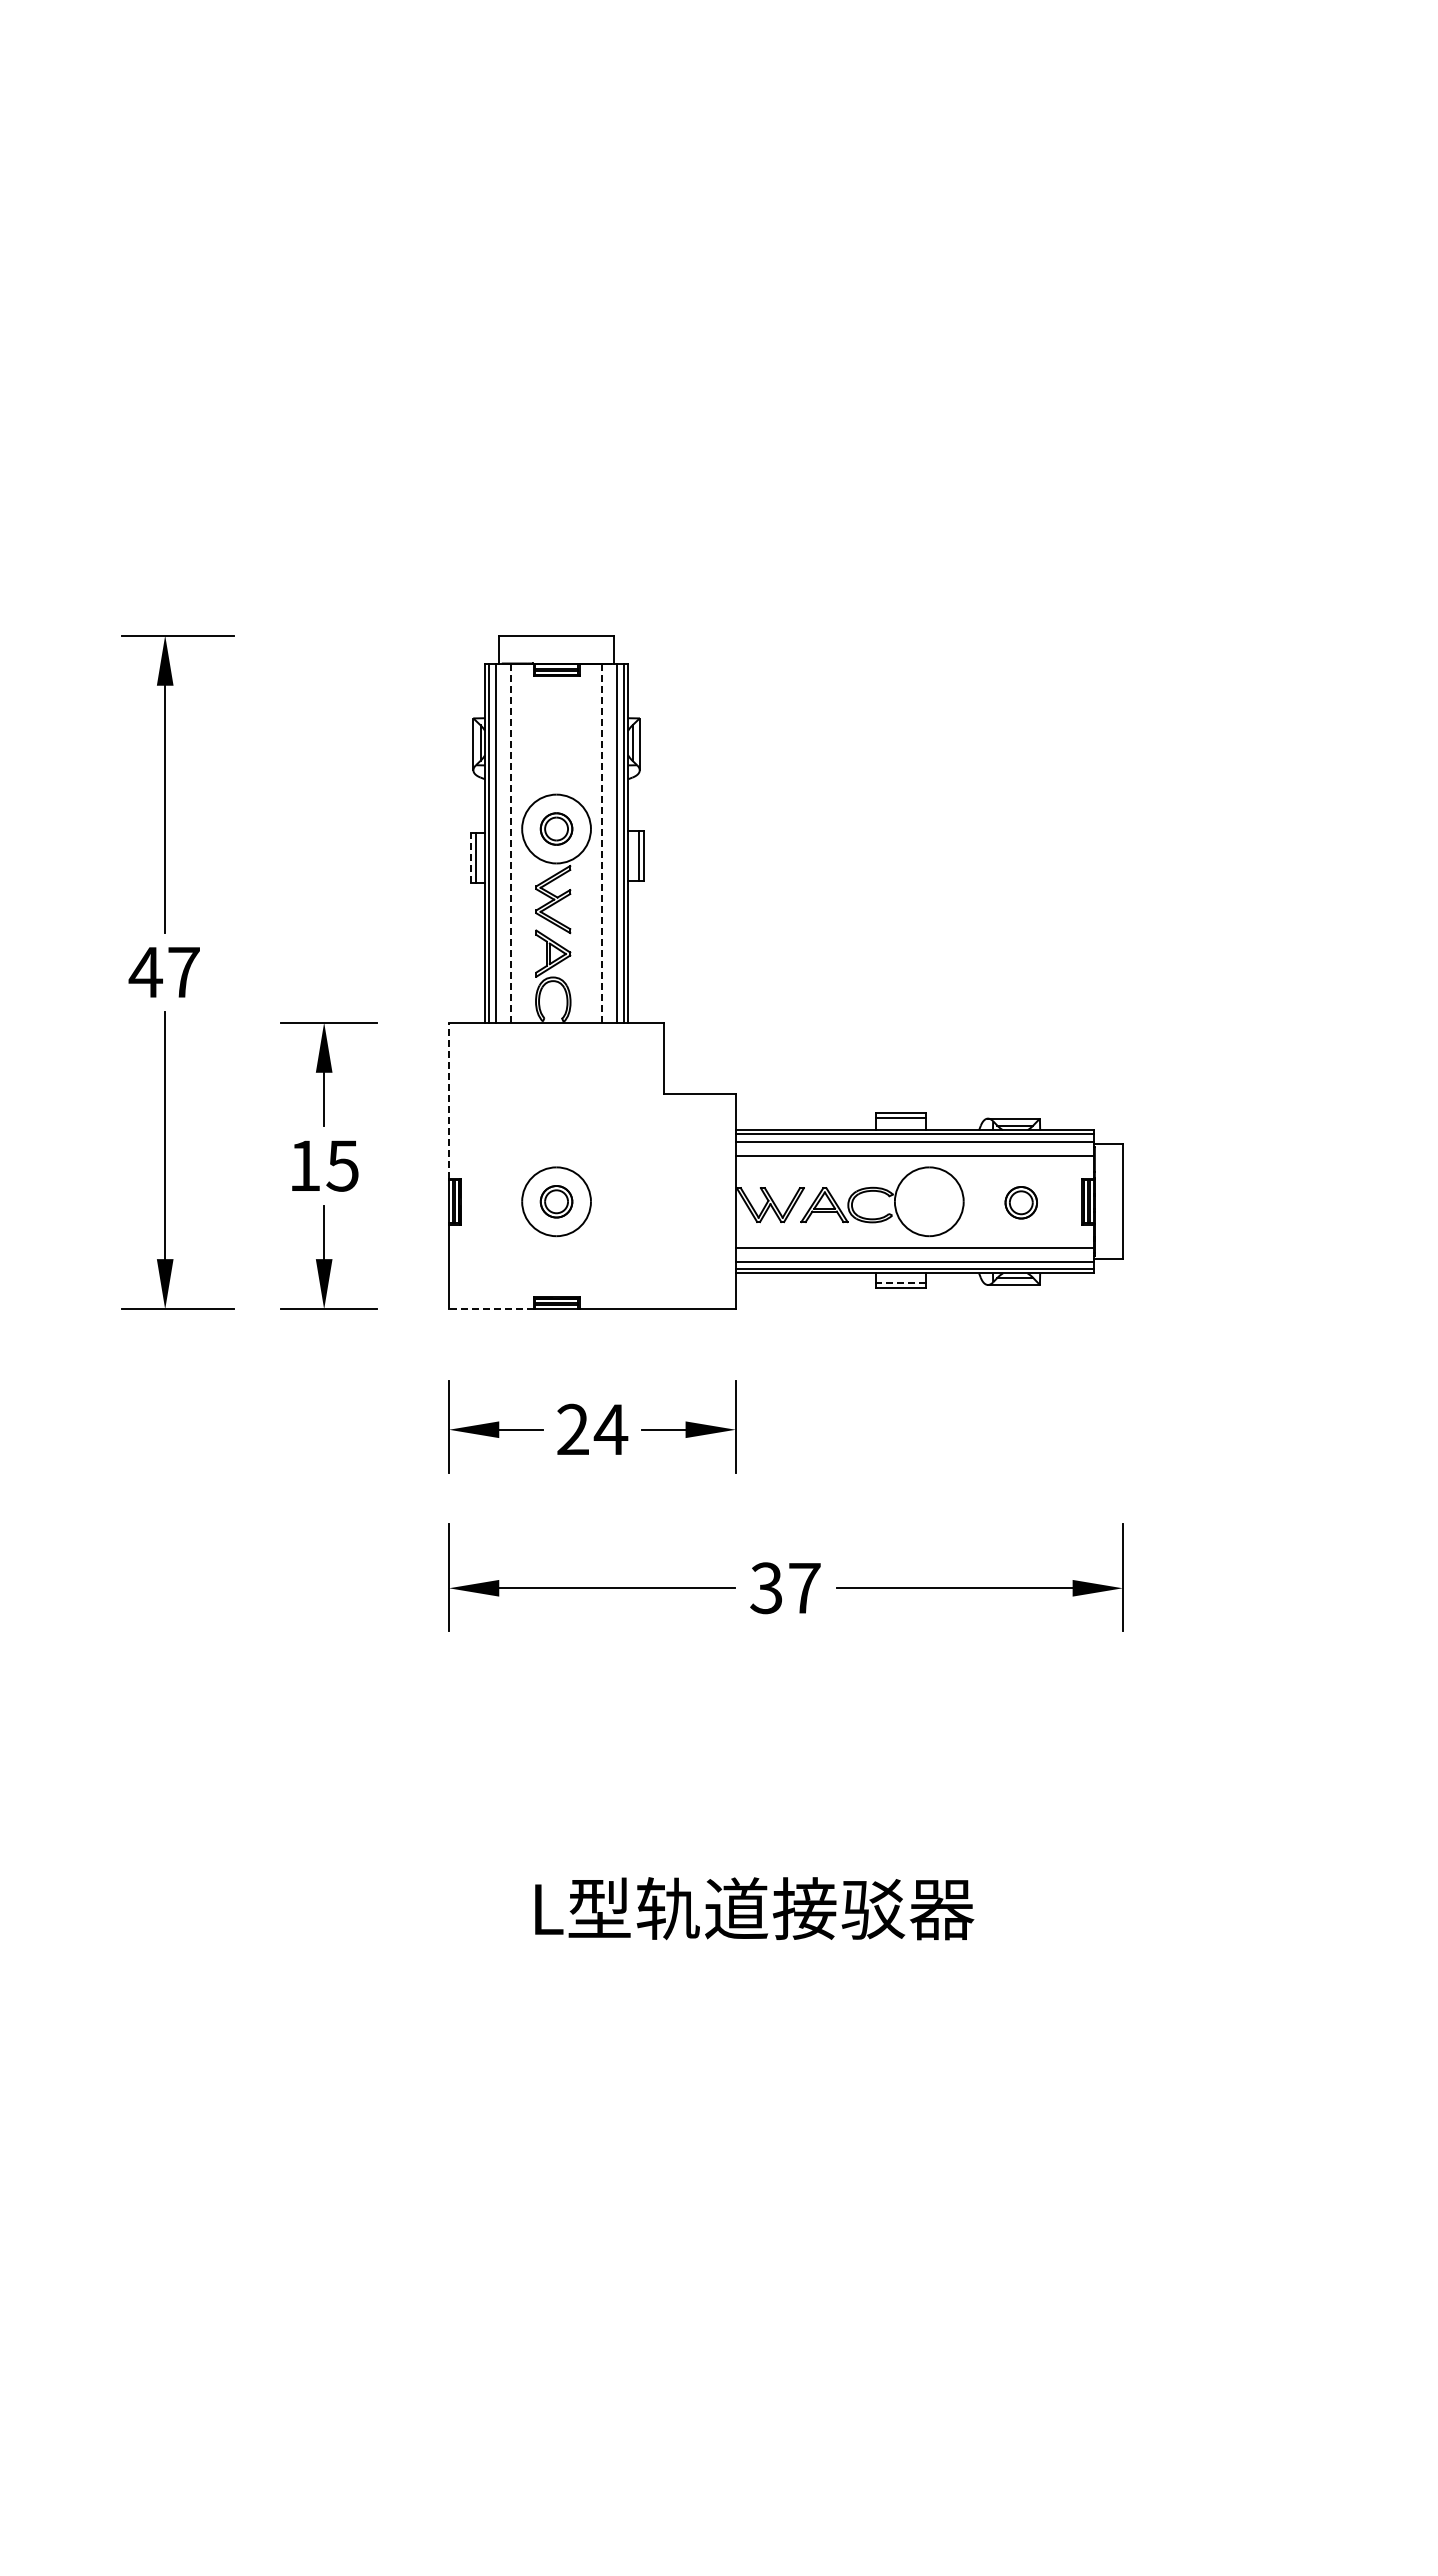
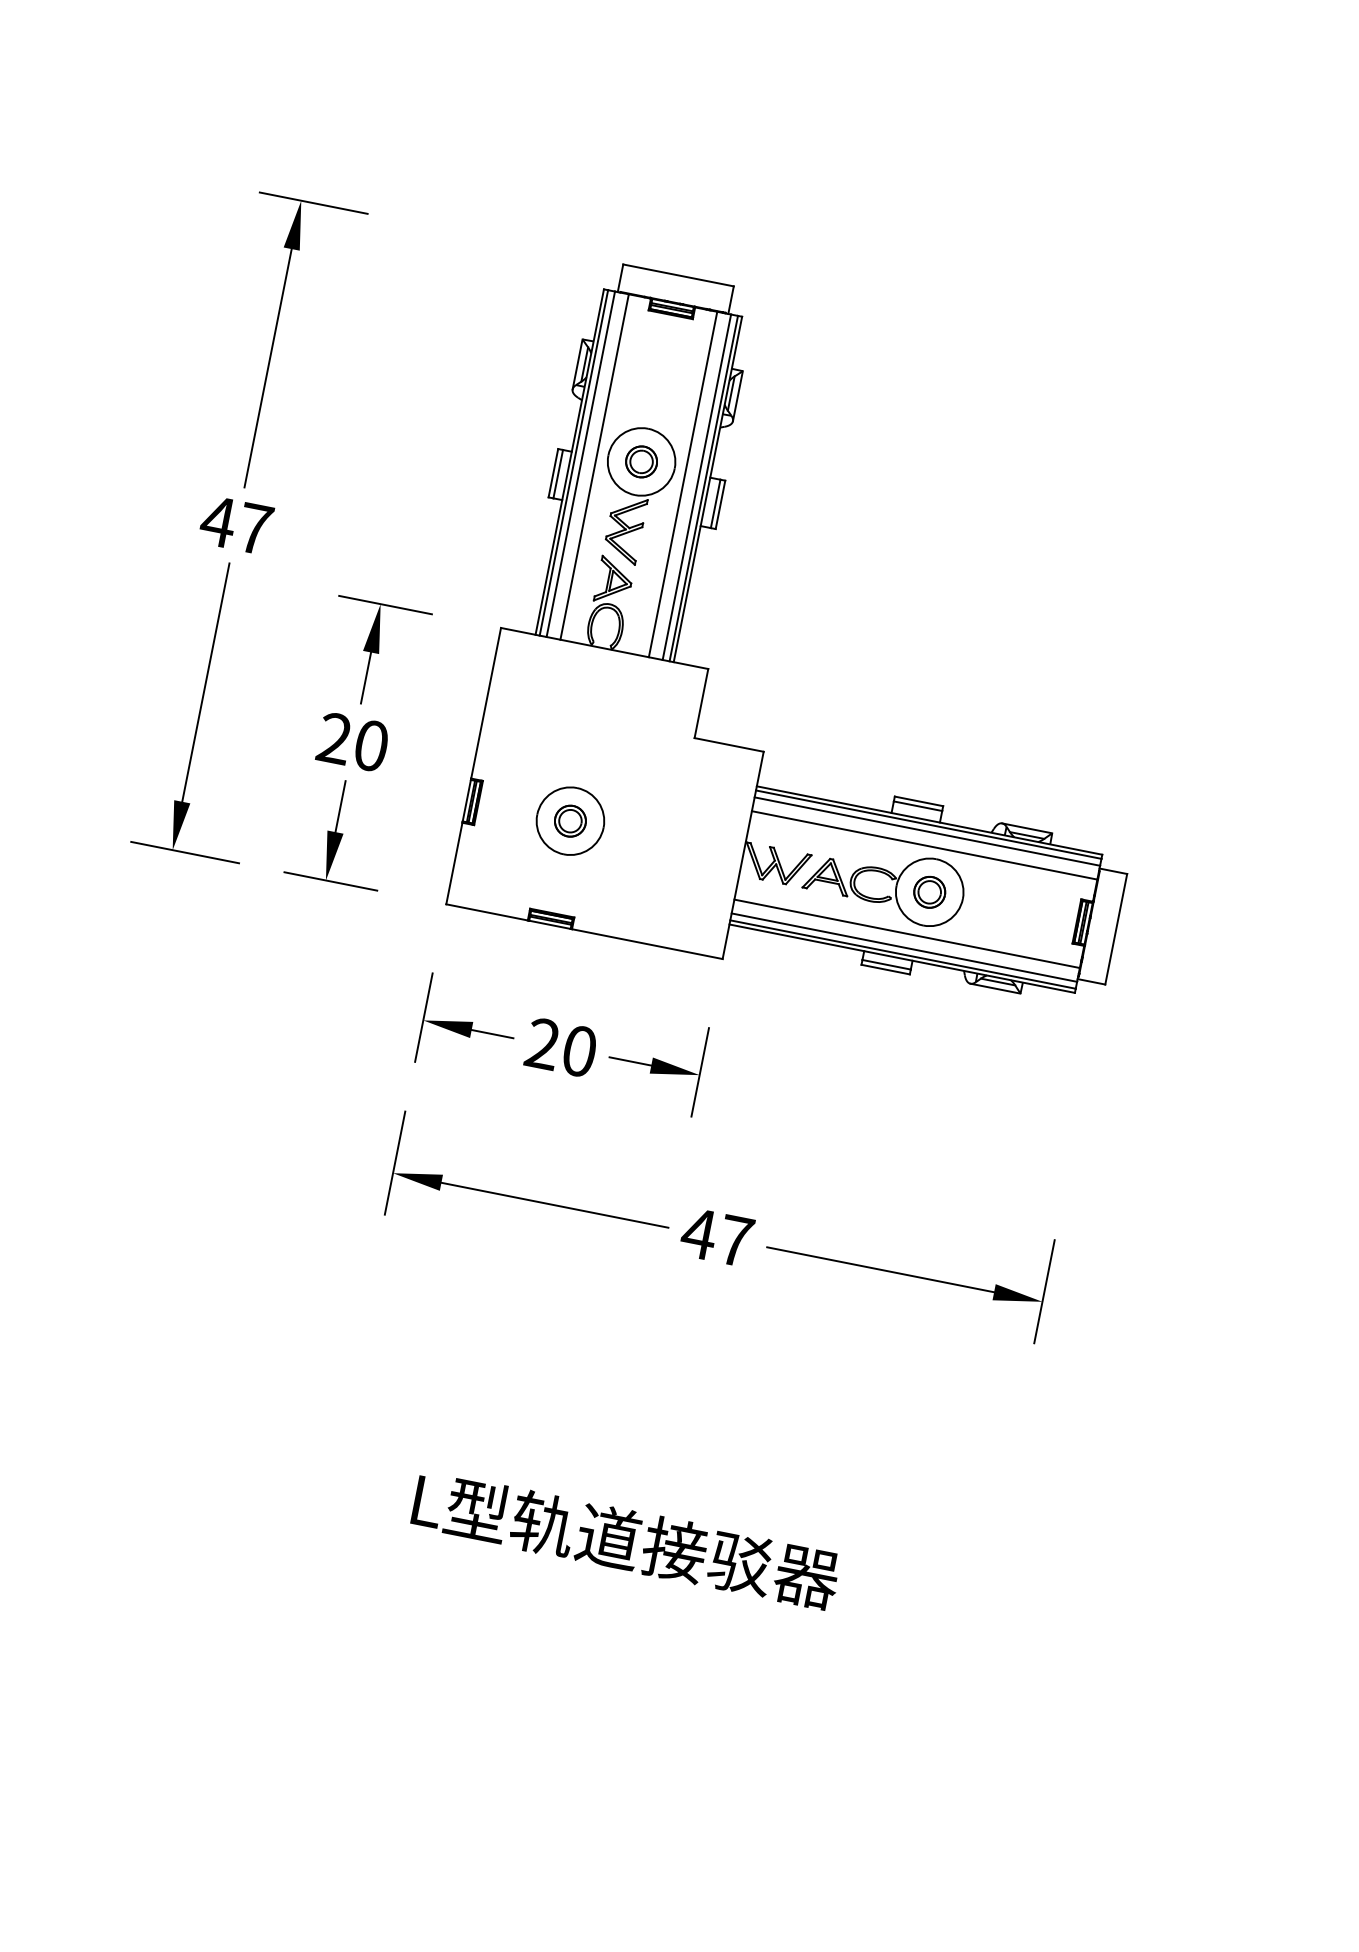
line: (510, 842) -> (594, 466), dashed -> solid
line: (602, 843) -> (683, 484), dashed -> solid
line: (470, 857) -> (553, 472), dashed -> solid
line: (449, 1100) -> (486, 703), dashed -> solid
text: (323, 1165) -> (352, 741), 15 -> 20
part: (1020, 1202) -> (929, 891), moved
line: (900, 1282) -> (886, 964), dashed -> solid
line: (490, 1309) -> (486, 912), dashed -> solid
text: (610, 1429) -> (578, 1050), 24 -> 20
text: (766, 1588) -> (698, 1234), 37 -> 47

